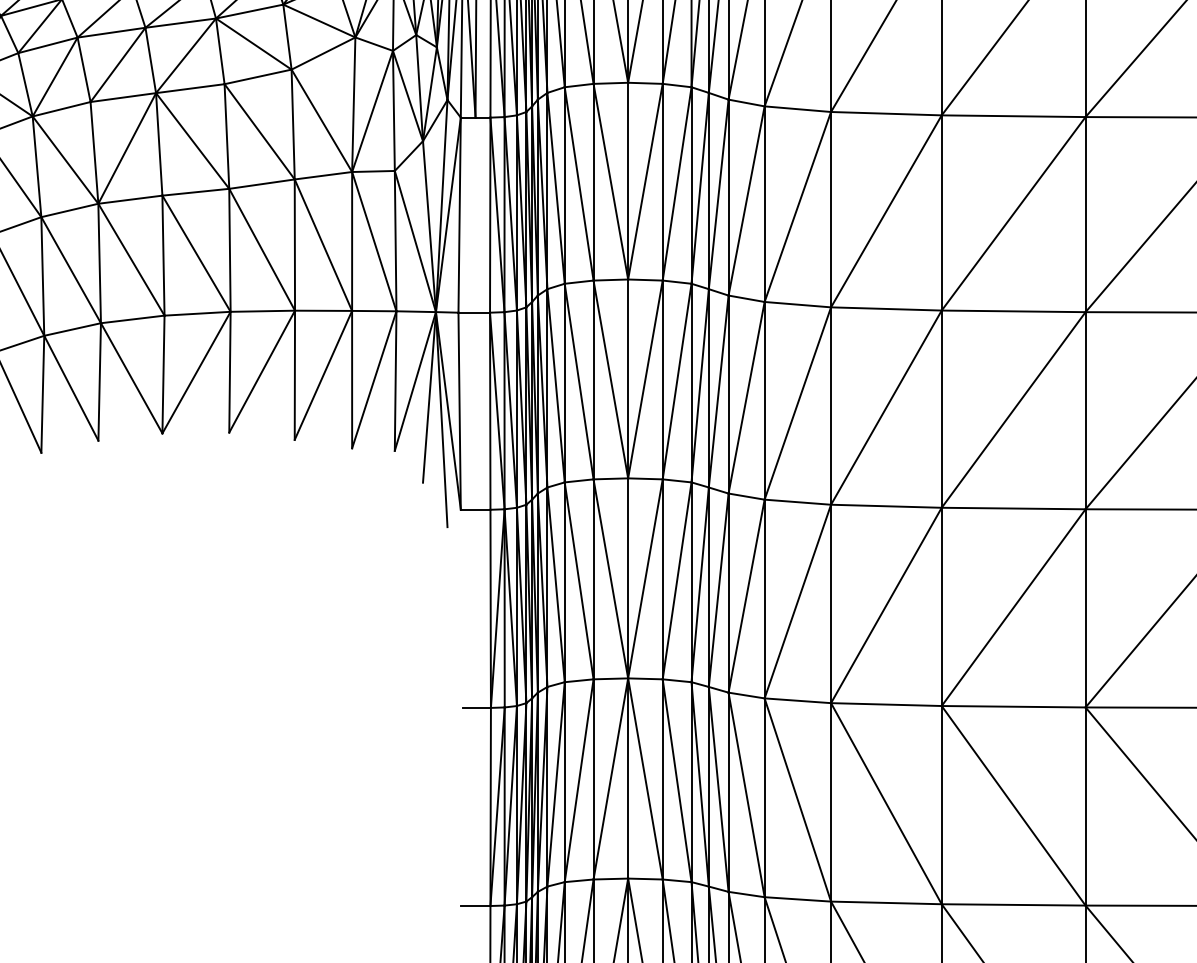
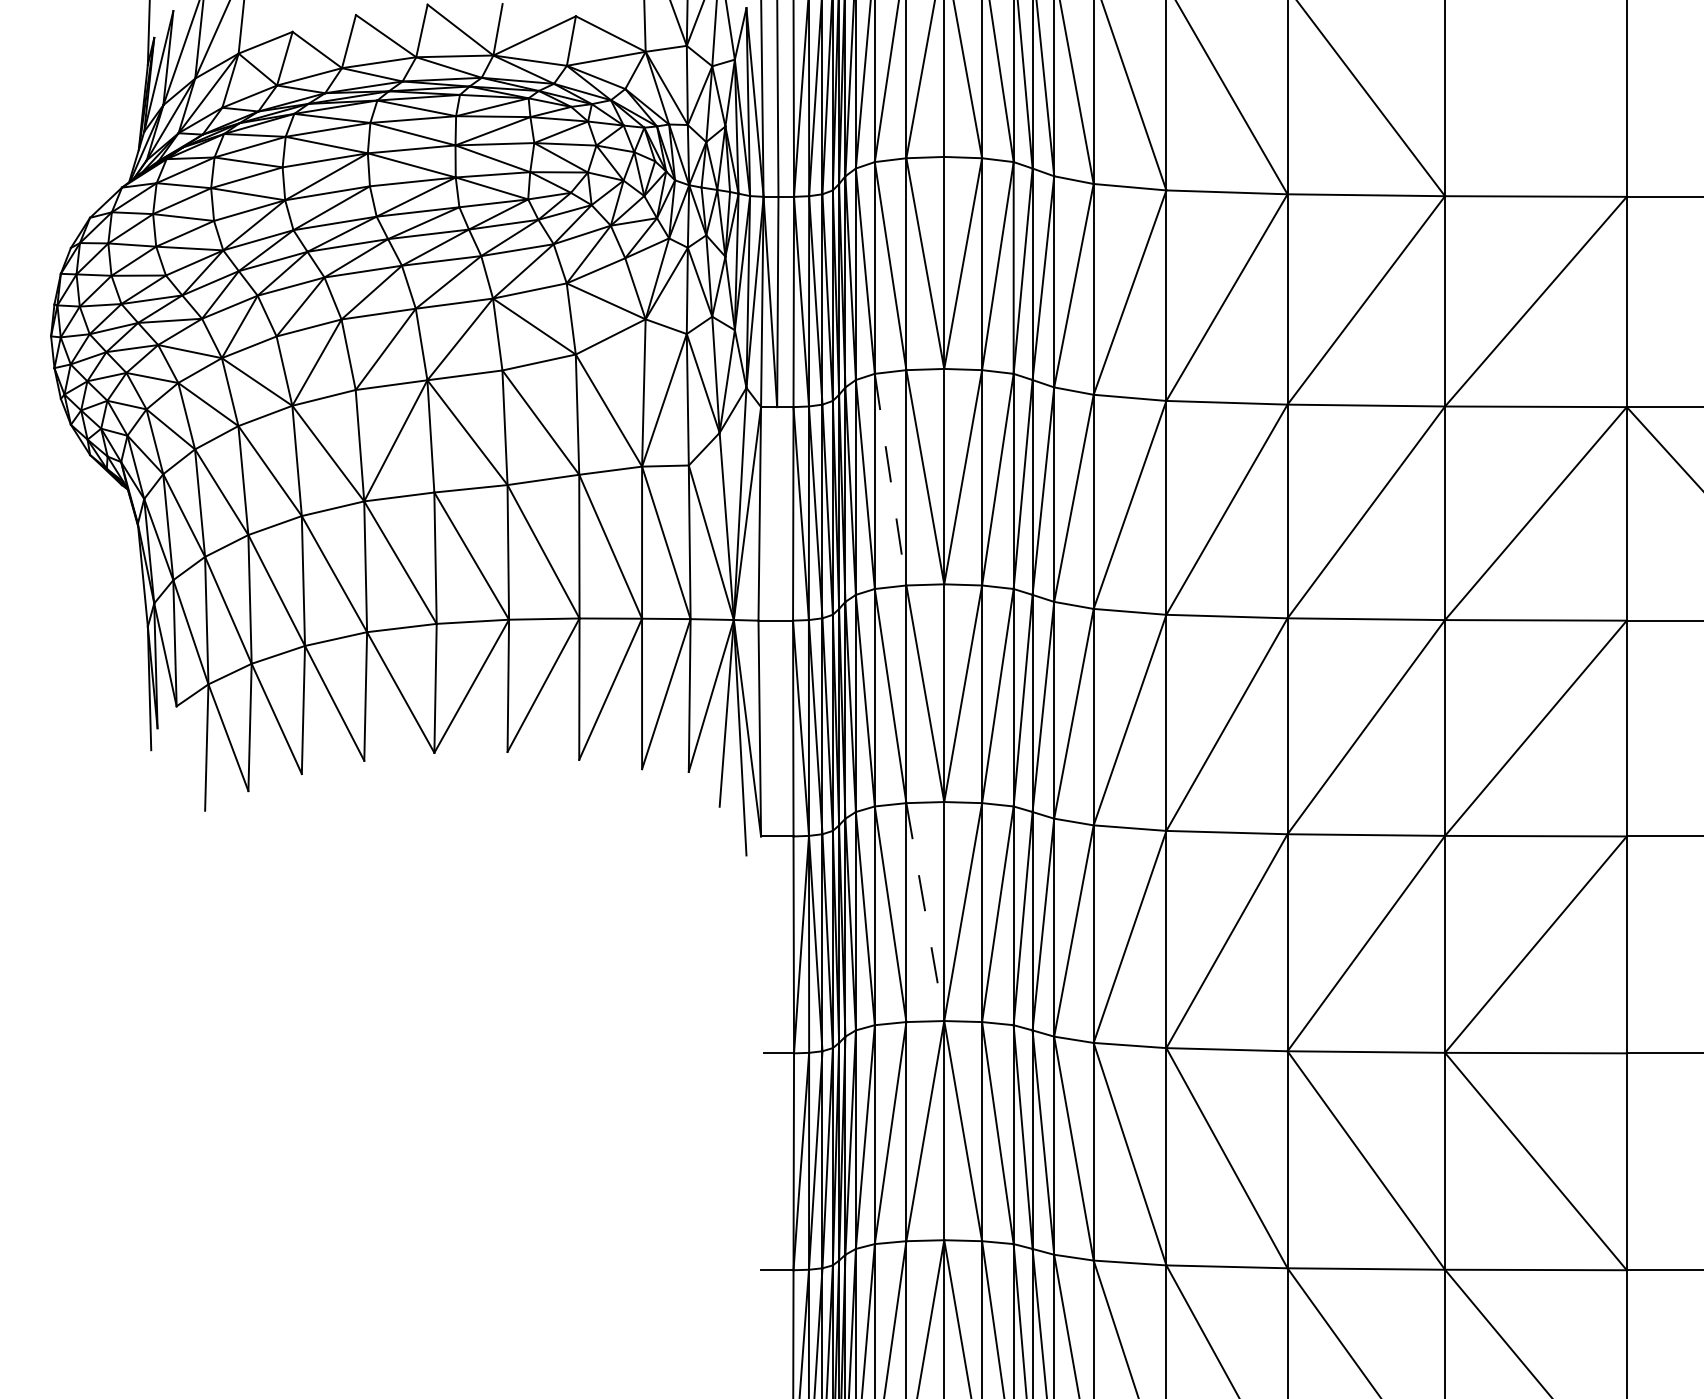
line: (579, 183) -> (890, 479), solid -> dashed
line: (611, 579) -> (925, 912), solid -> dashed

